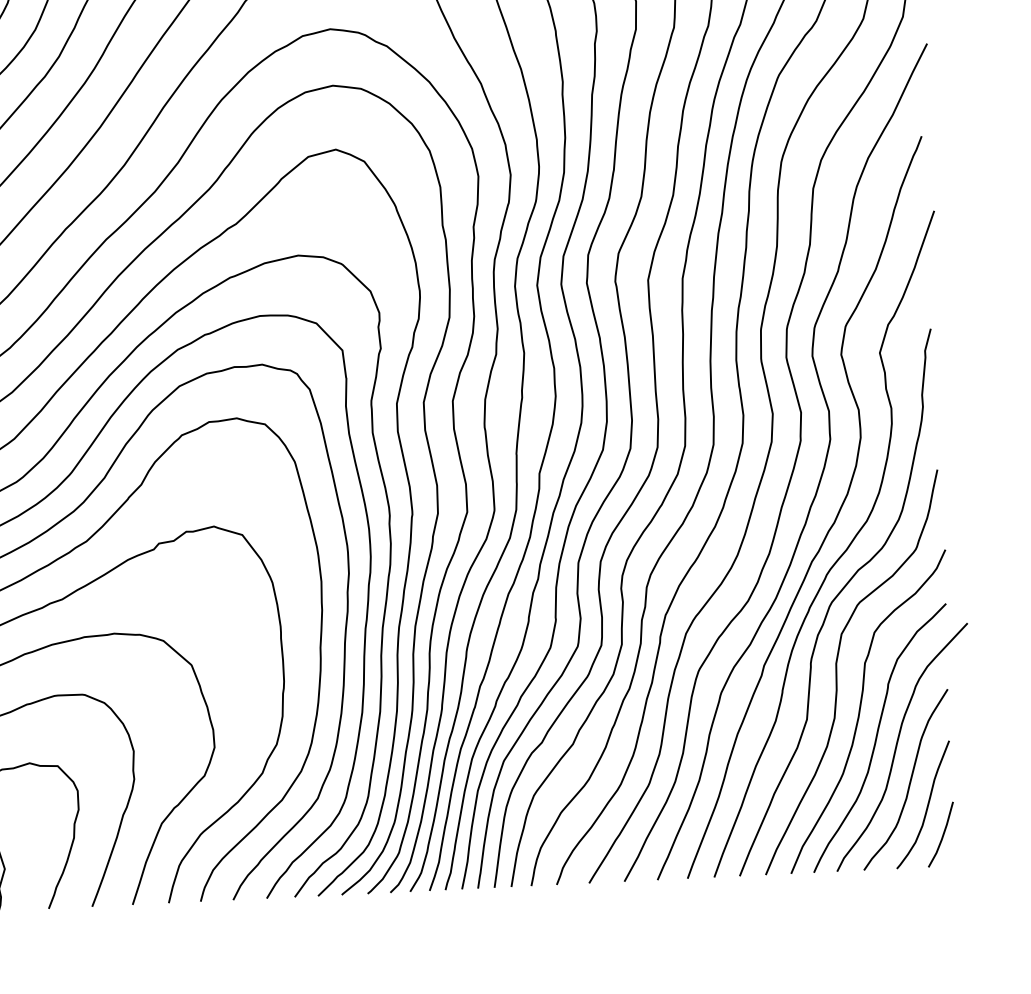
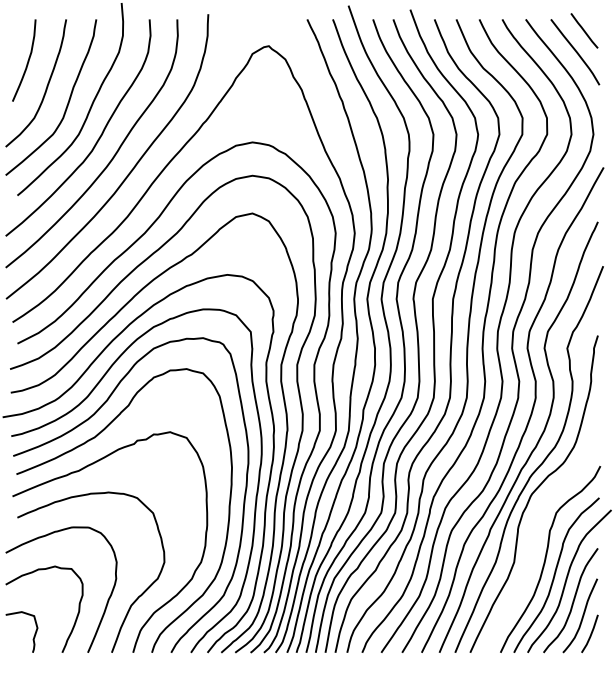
curve: (837, 672) -> (533, 535), removed

